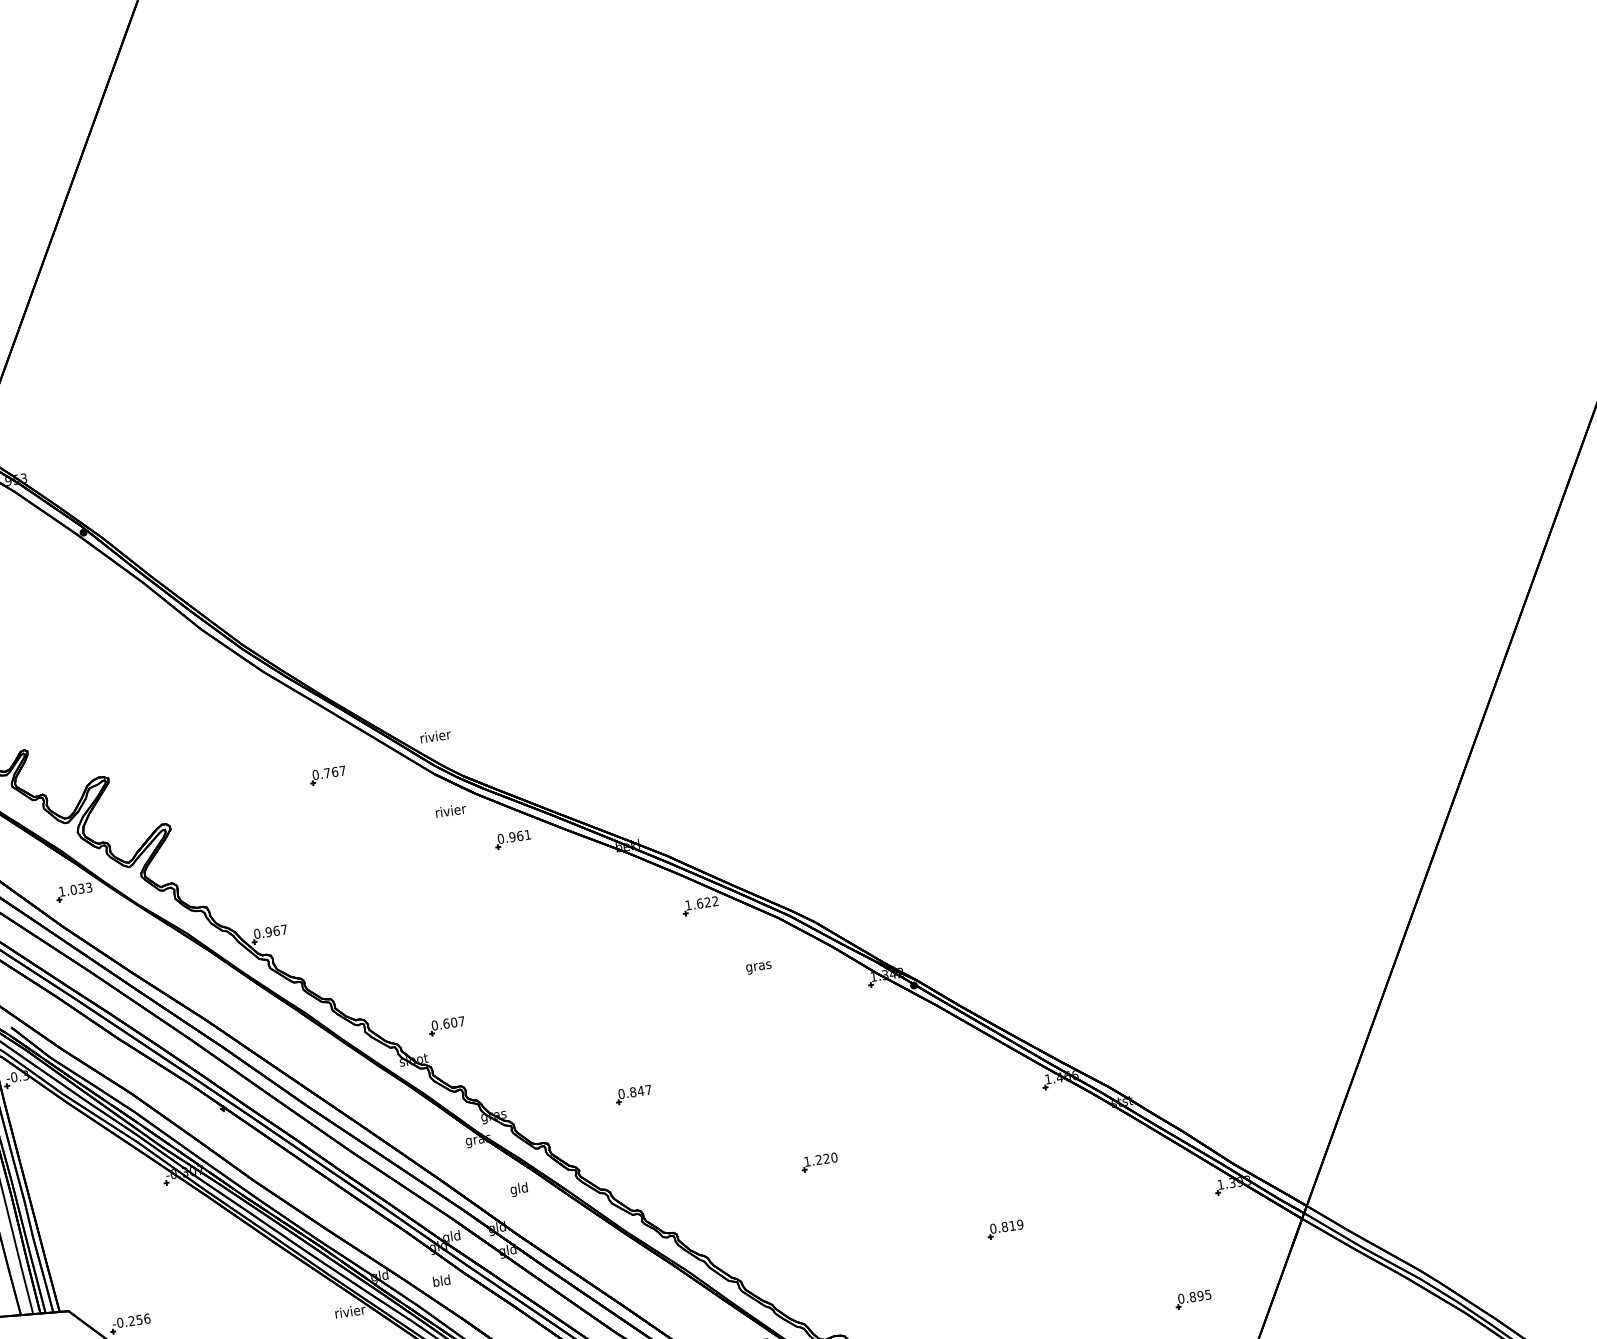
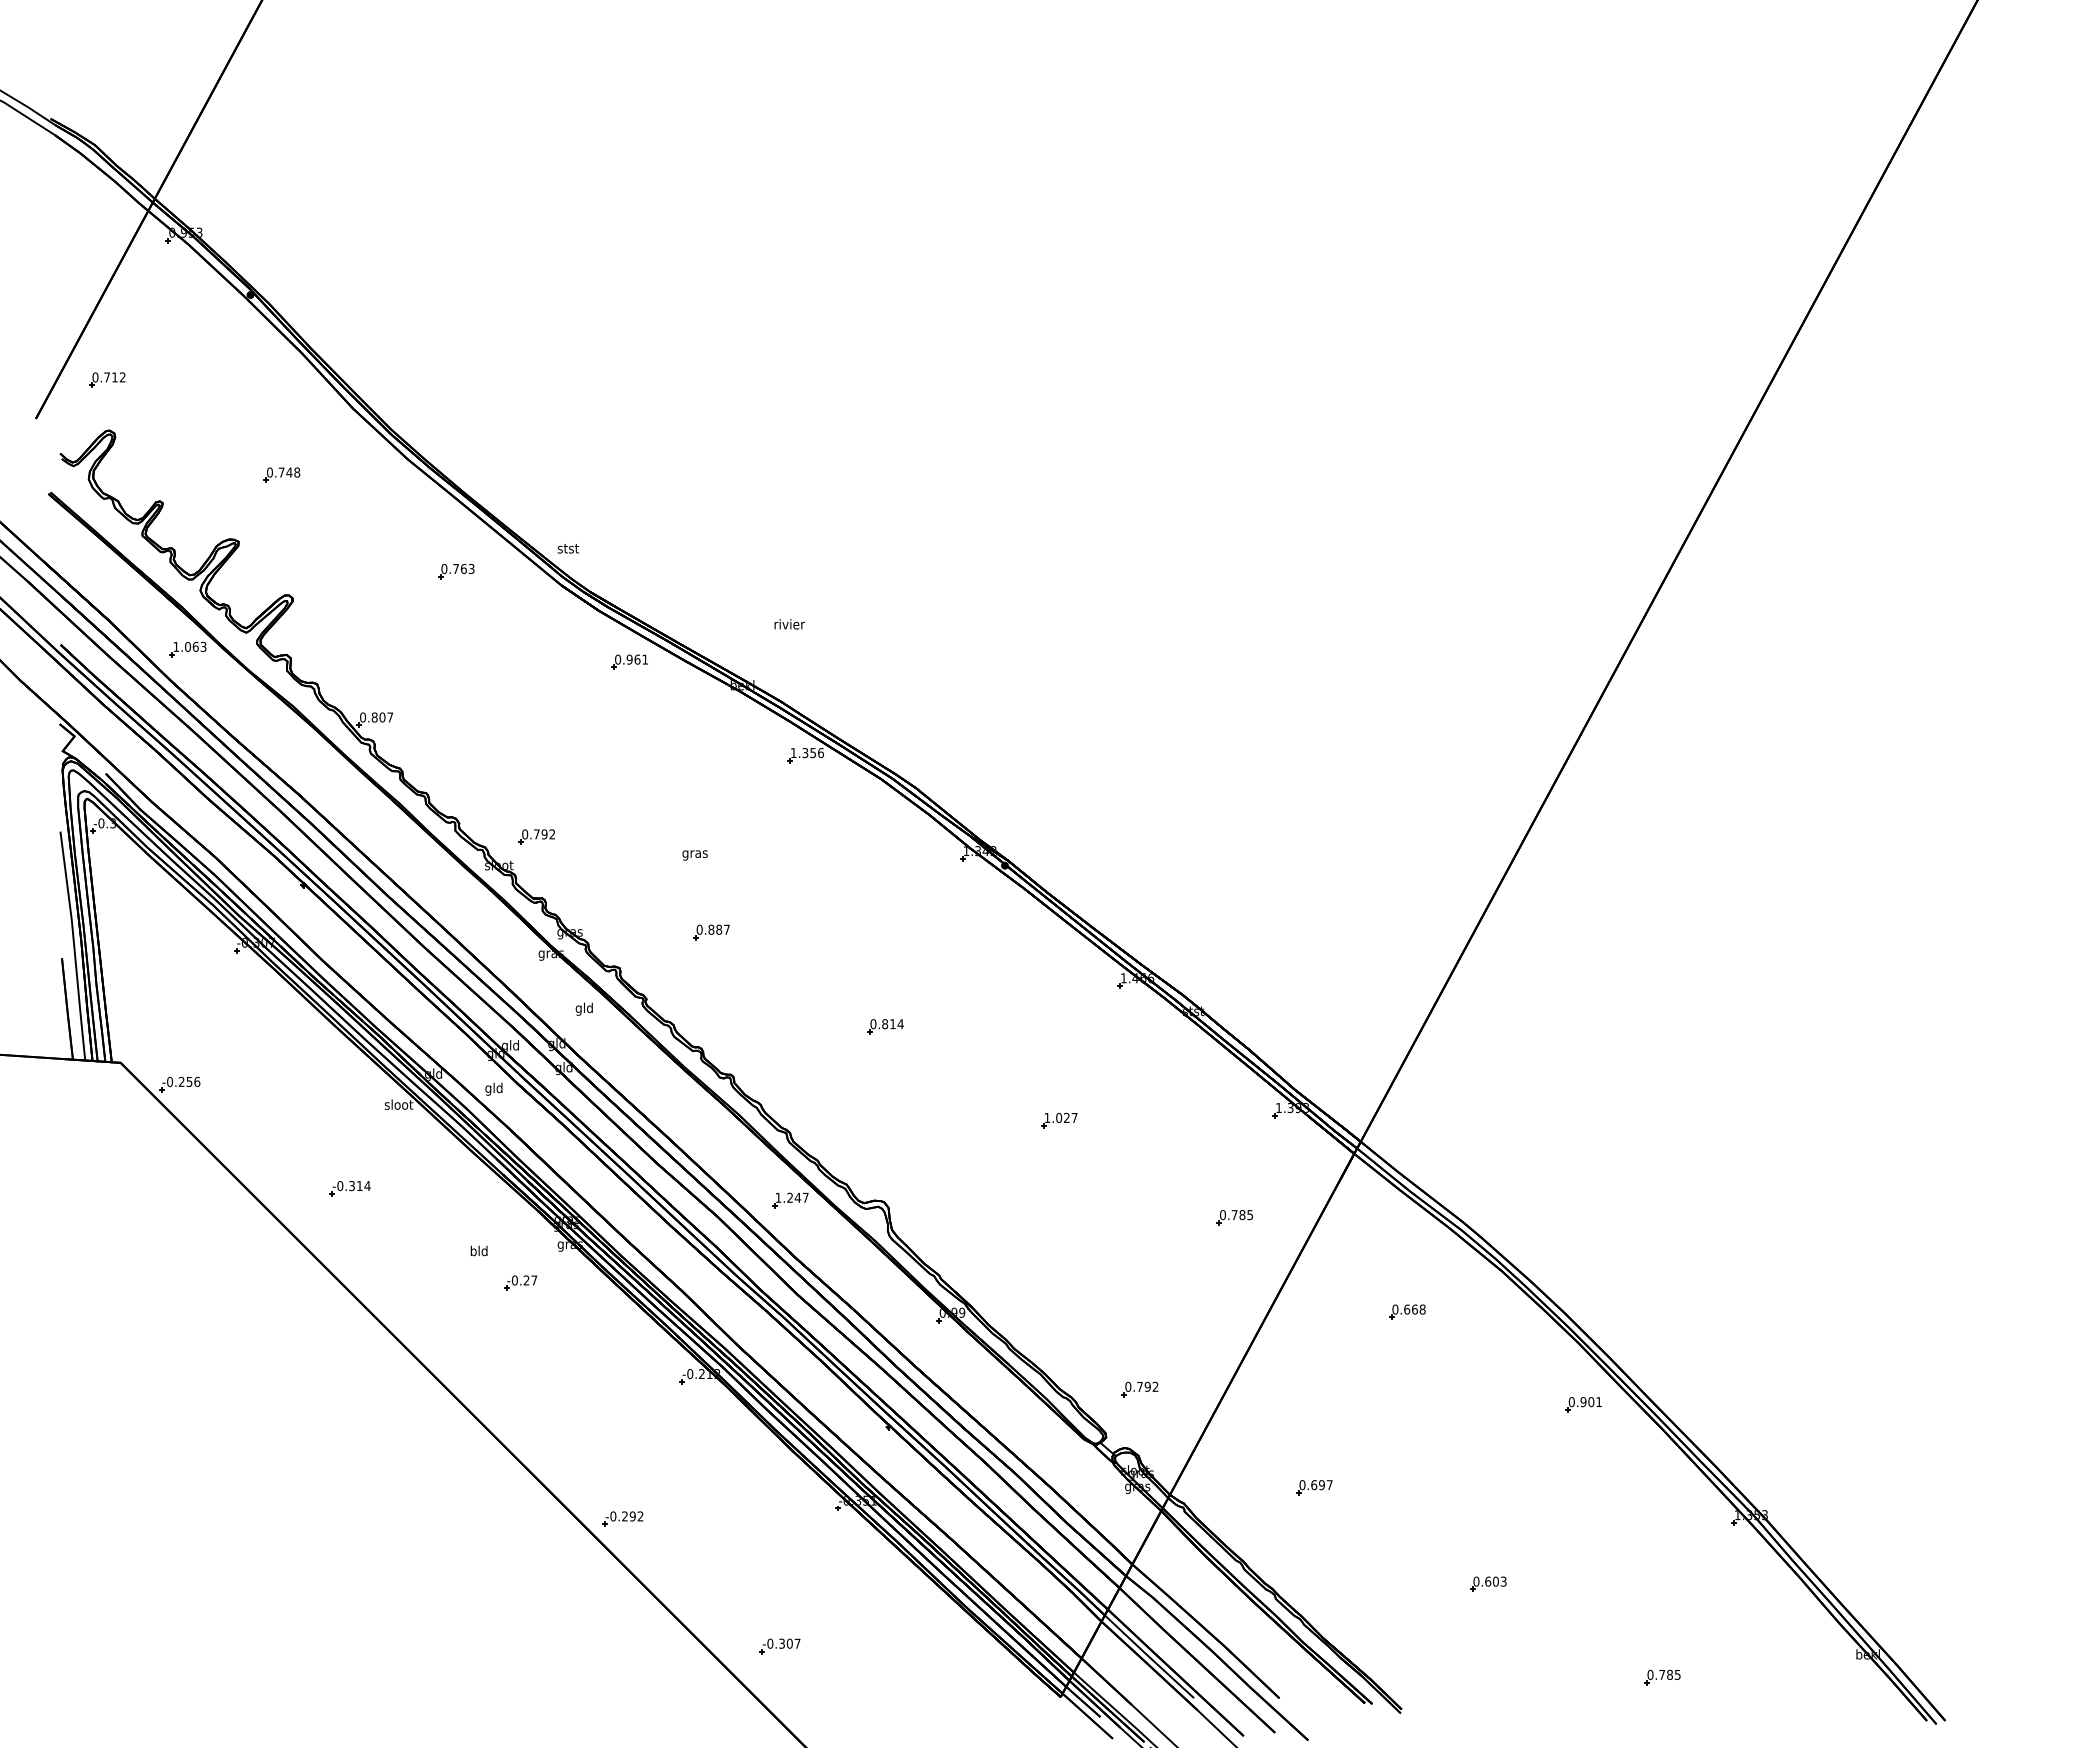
part: (140, 705) -> (281, 474), added
text: (435, 736) -> (568, 548), rivier -> stst
text: (342, 770) -> (471, 568), 0.767 -> 0.763
text: (450, 810) -> (789, 624), moved
text: (81, 888) -> (195, 646), 1.033 -> 1.063
text: (708, 902) -> (813, 753), 1.622 -> 1.356
text: (272, 931) -> (378, 717), 0.967 -> 0.807
text: (758, 968) -> (694, 855), moved
text: (454, 1022) -> (544, 834), 0.607 -> 0.792
text: (640, 1090) -> (718, 929), 0.847 -> 0.887
text: (820, 1160) -> (886, 1024), 1.220 -> 0.814
text: (1006, 1226) -> (1060, 1117), 0.819 -> 1.027
text: (436, 1282) -> (488, 1088), bld -> gld
text: (1196, 1296) -> (1238, 1215), 0.895 -> 0.785
text: (350, 1311) -> (399, 1104), rivier -> sloot

